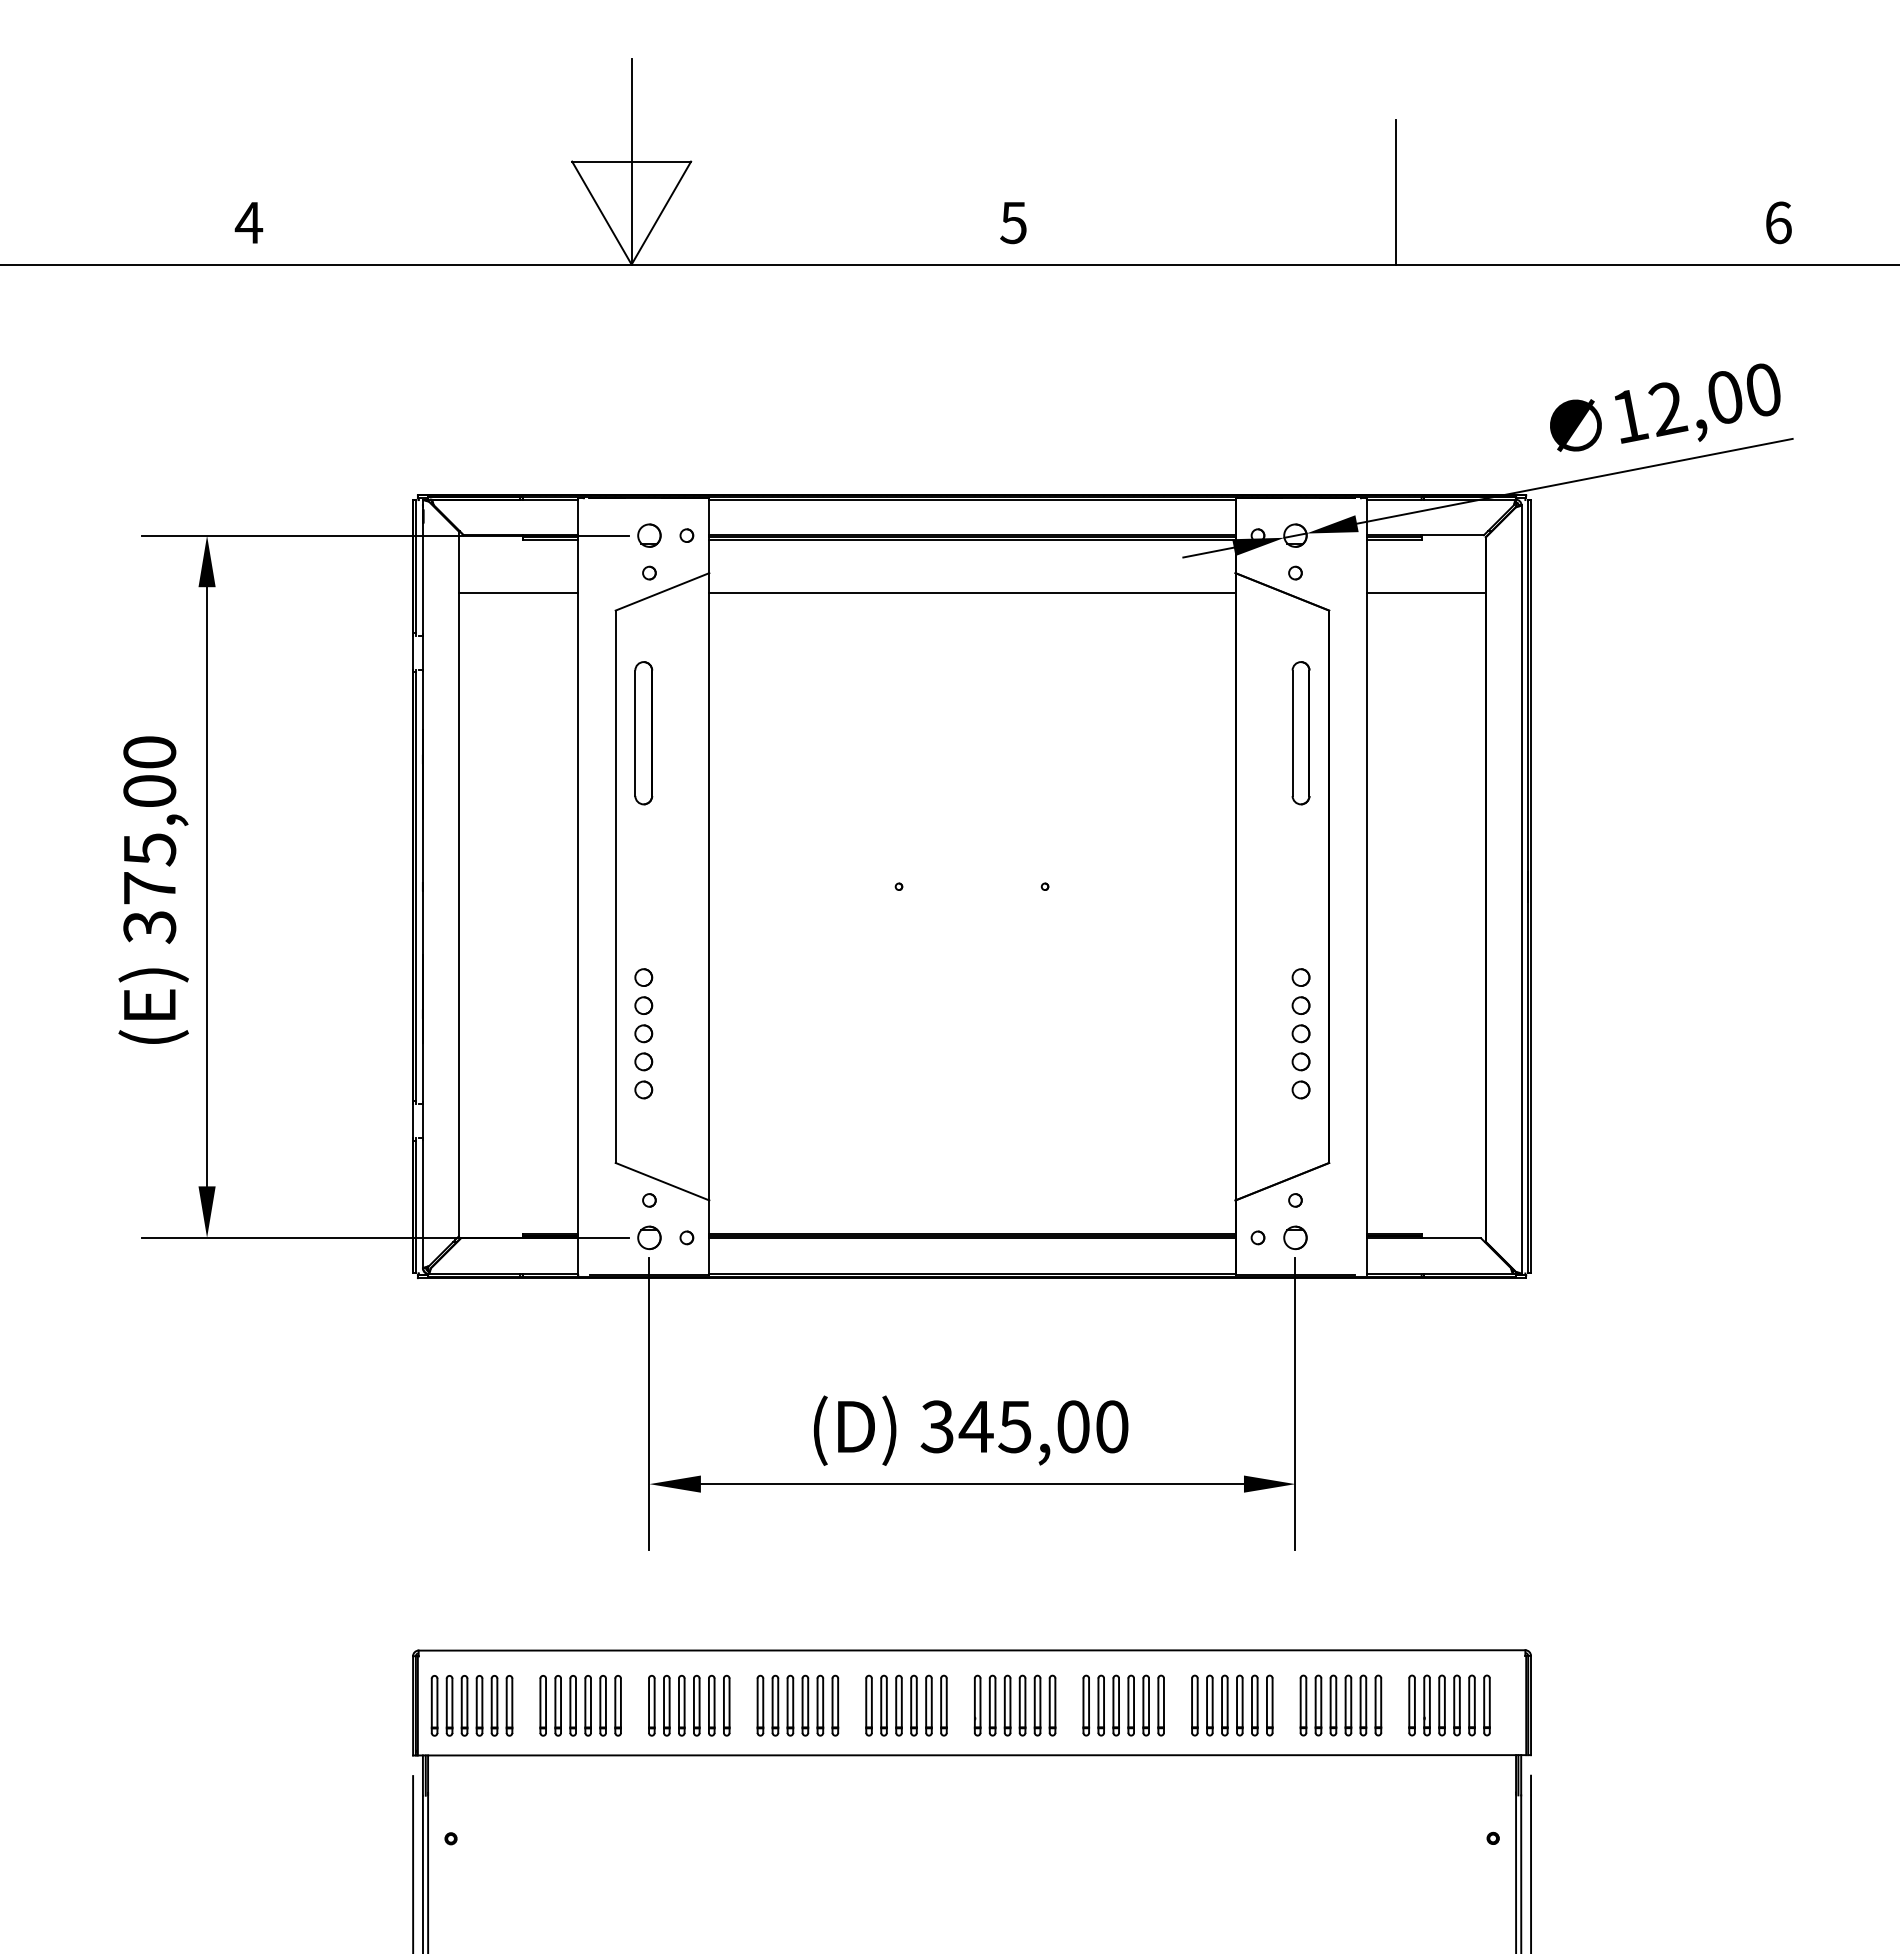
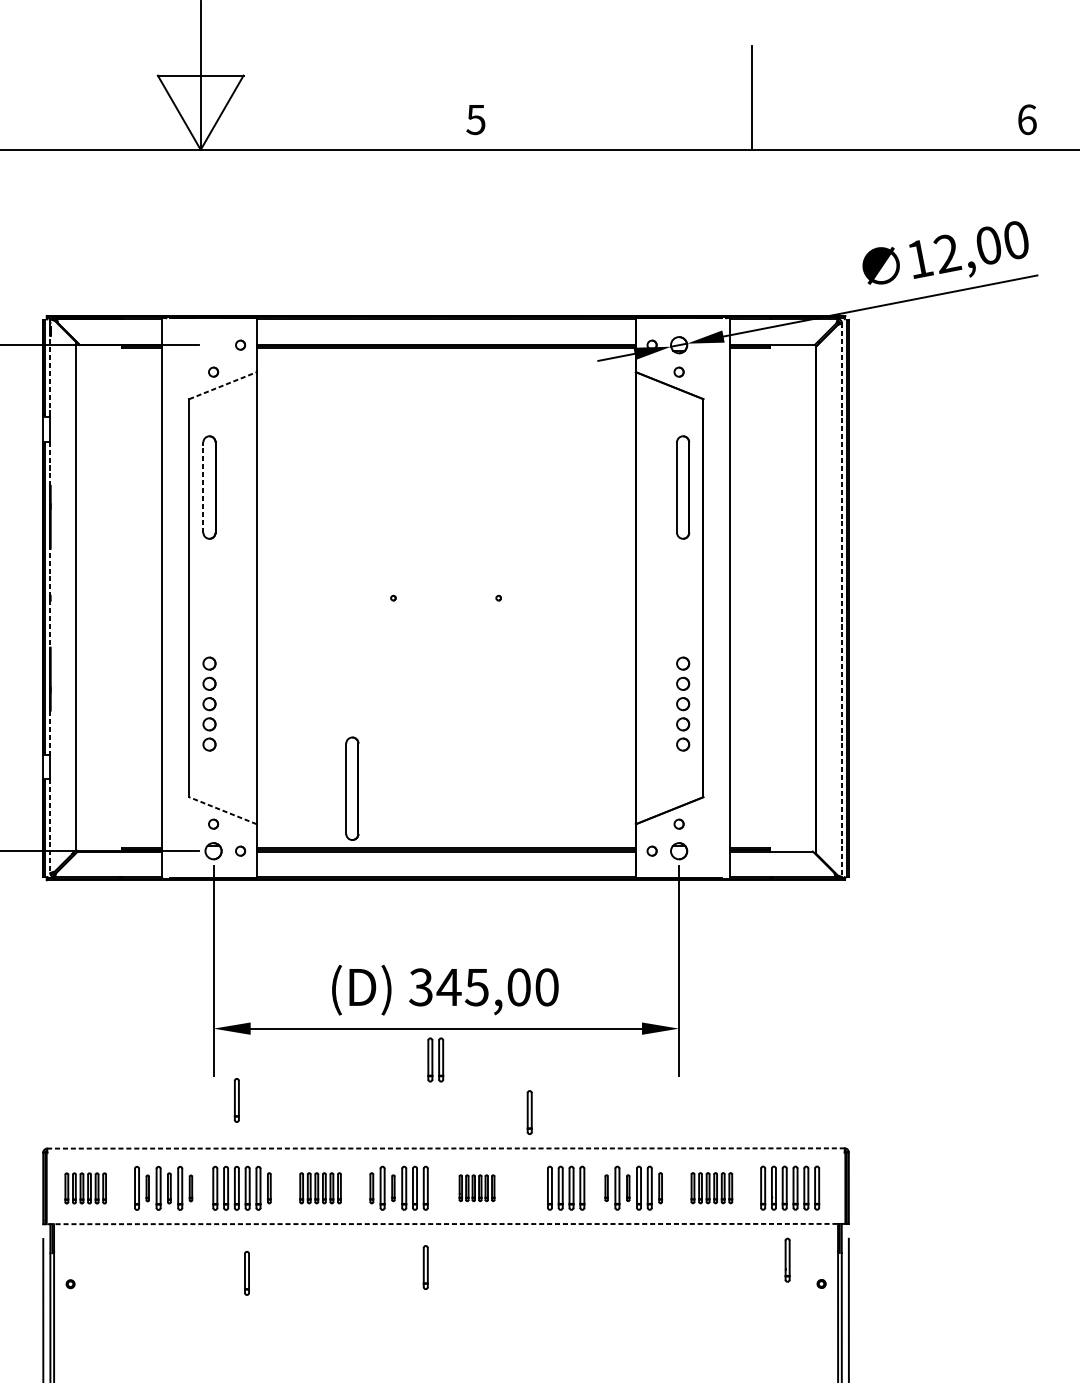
part: (649, 535) -> (213, 345), removed
line: (422, 571) -> (50, 371), solid -> dashed
line: (662, 591) -> (222, 385), solid -> dashed
line: (518, 593) -> (119, 386), removed
line: (972, 593) -> (446, 386), removed
line: (1425, 593) -> (772, 386), removed
line: (635, 733) -> (203, 487), solid -> dashed
line: (422, 887) -> (50, 598), solid -> dashed
line: (1521, 890) -> (841, 600), solid -> dashed
part: (841, 1151) -> (351, 788), added
line: (662, 1181) -> (222, 810), solid -> dashed
line: (422, 1203) -> (50, 826), solid -> dashed
part: (681, 1583) -> (236, 1100), added
part: (1087, 1600) -> (529, 1112), added
line: (971, 1650) -> (445, 1148), solid -> dashed
part: (471, 1705) -> (85, 1188), size x0.7
part: (557, 1705) -> (147, 1188), size x0.6
part: (587, 1705) -> (168, 1188), size x0.7
part: (617, 1705) -> (190, 1188), size x0.6
part: (726, 1705) -> (269, 1188), size x0.7
part: (797, 1705) -> (320, 1188), size x0.7
part: (868, 1705) -> (371, 1188), size x0.7
part: (898, 1705) -> (393, 1188), size x0.6
part: (1014, 1705) -> (476, 1188), size x0.6
part: (1093, 1705) -> (435, 1059), moved
part: (1194, 1705) -> (606, 1188), size x0.6
part: (1224, 1705) -> (627, 1188), size x0.6
part: (1269, 1705) -> (660, 1188), size x0.7
part: (1340, 1705) -> (711, 1188), size x0.7
line: (971, 1755) -> (445, 1224), solid -> dashed
part: (1445, 1805) -> (787, 1260), added
part: (943, 1815) -> (425, 1267), added
part: (695, 1823) -> (246, 1273), added

